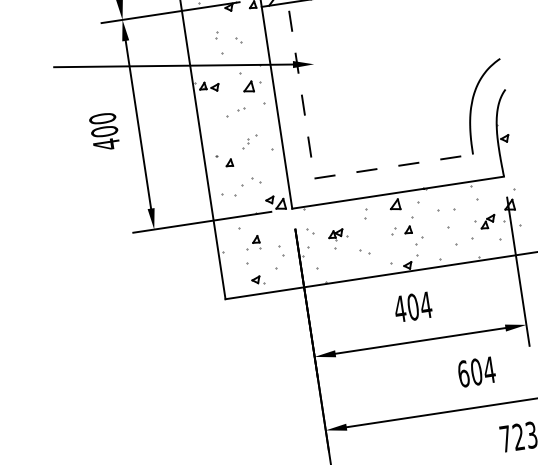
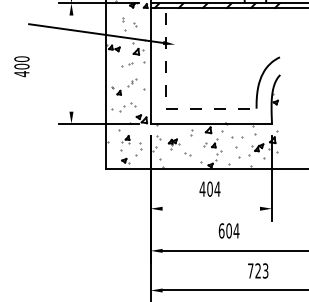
line: (138, 124) -> (71, 63), removed
text: (103, 131) -> (21, 66), moved
line: (420, 340) -> (211, 208), removed
text: (475, 371) -> (228, 230), moved

